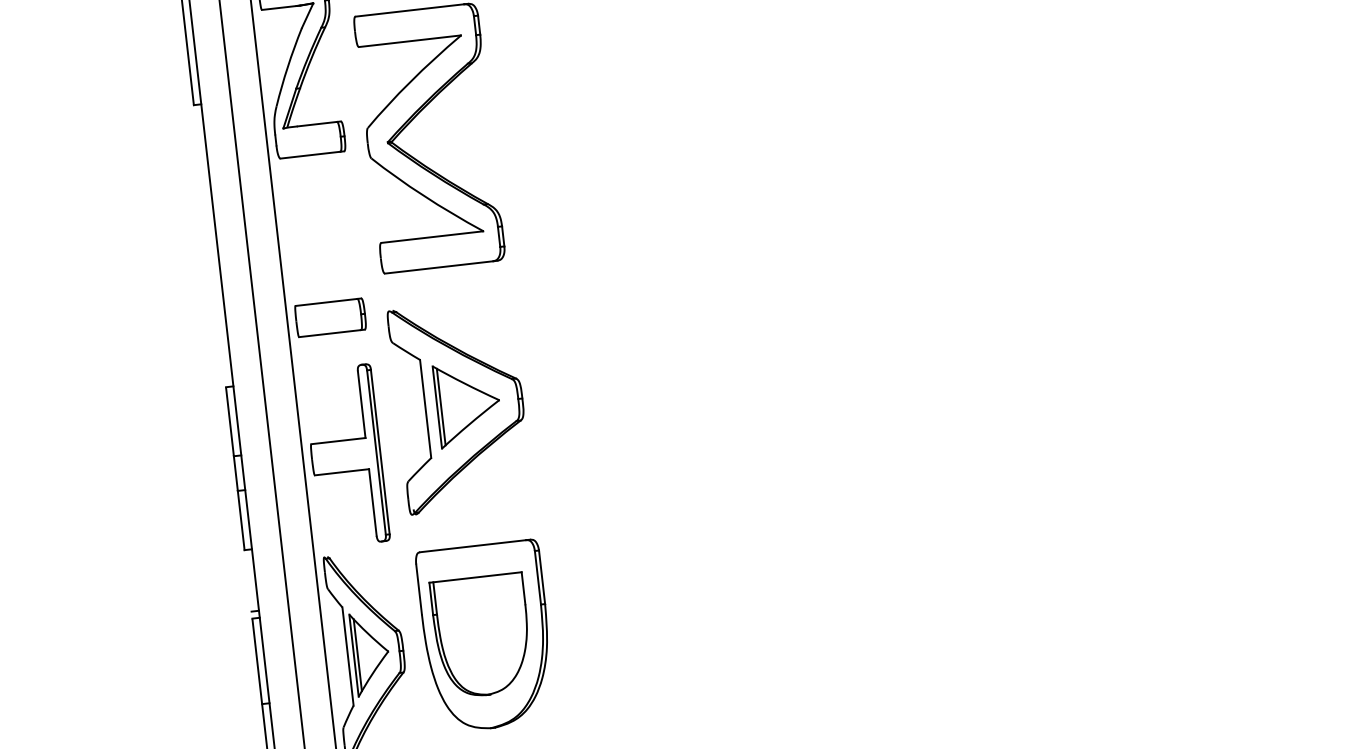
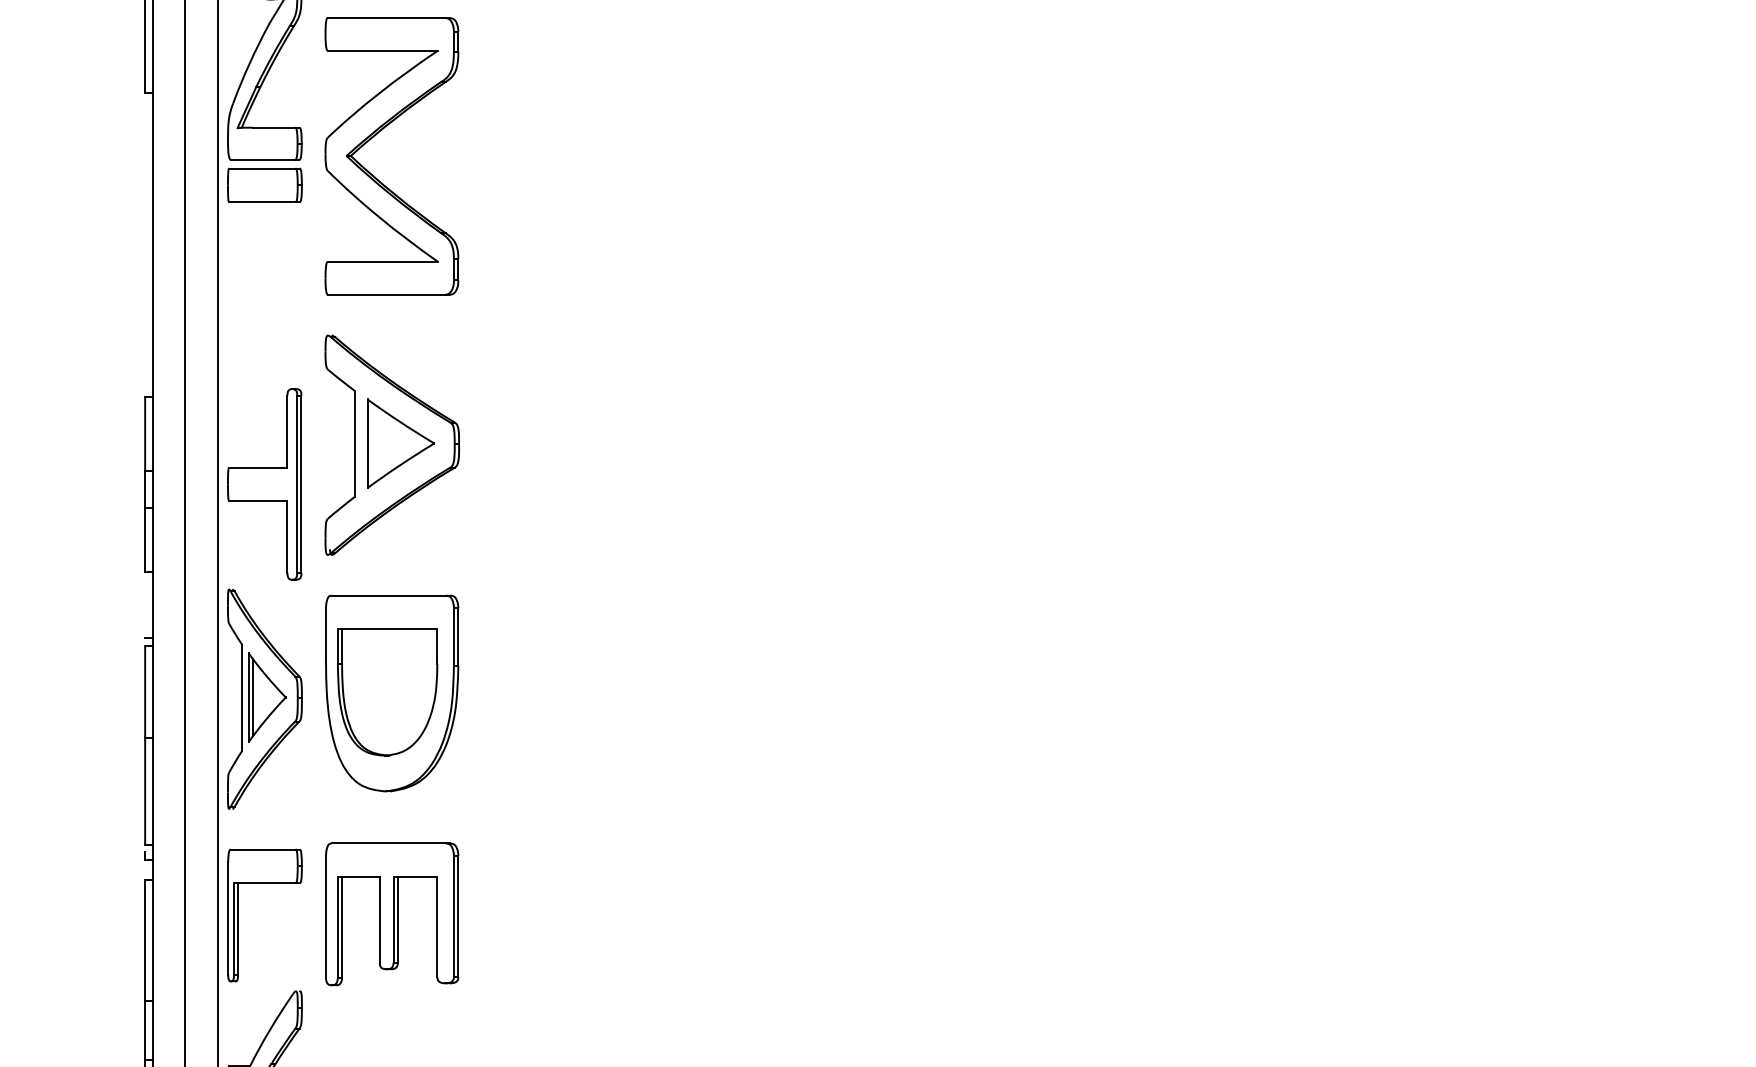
part: (330, 317) -> (264, 184), moved
line: (440, 406) -> (371, 443), removed

